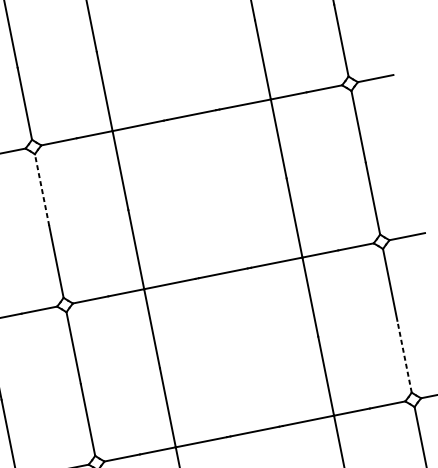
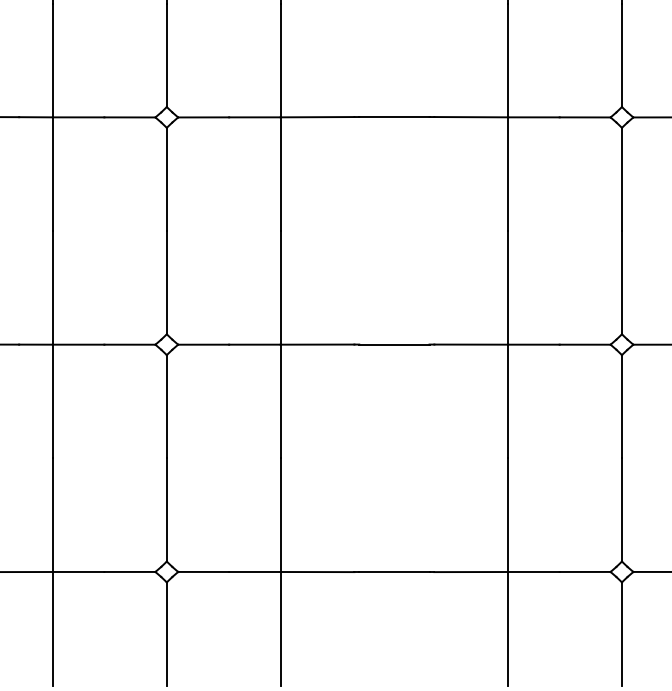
line: (41, 190) -> (166, 179), dashed -> solid
line: (404, 356) -> (621, 509), dashed -> solid

